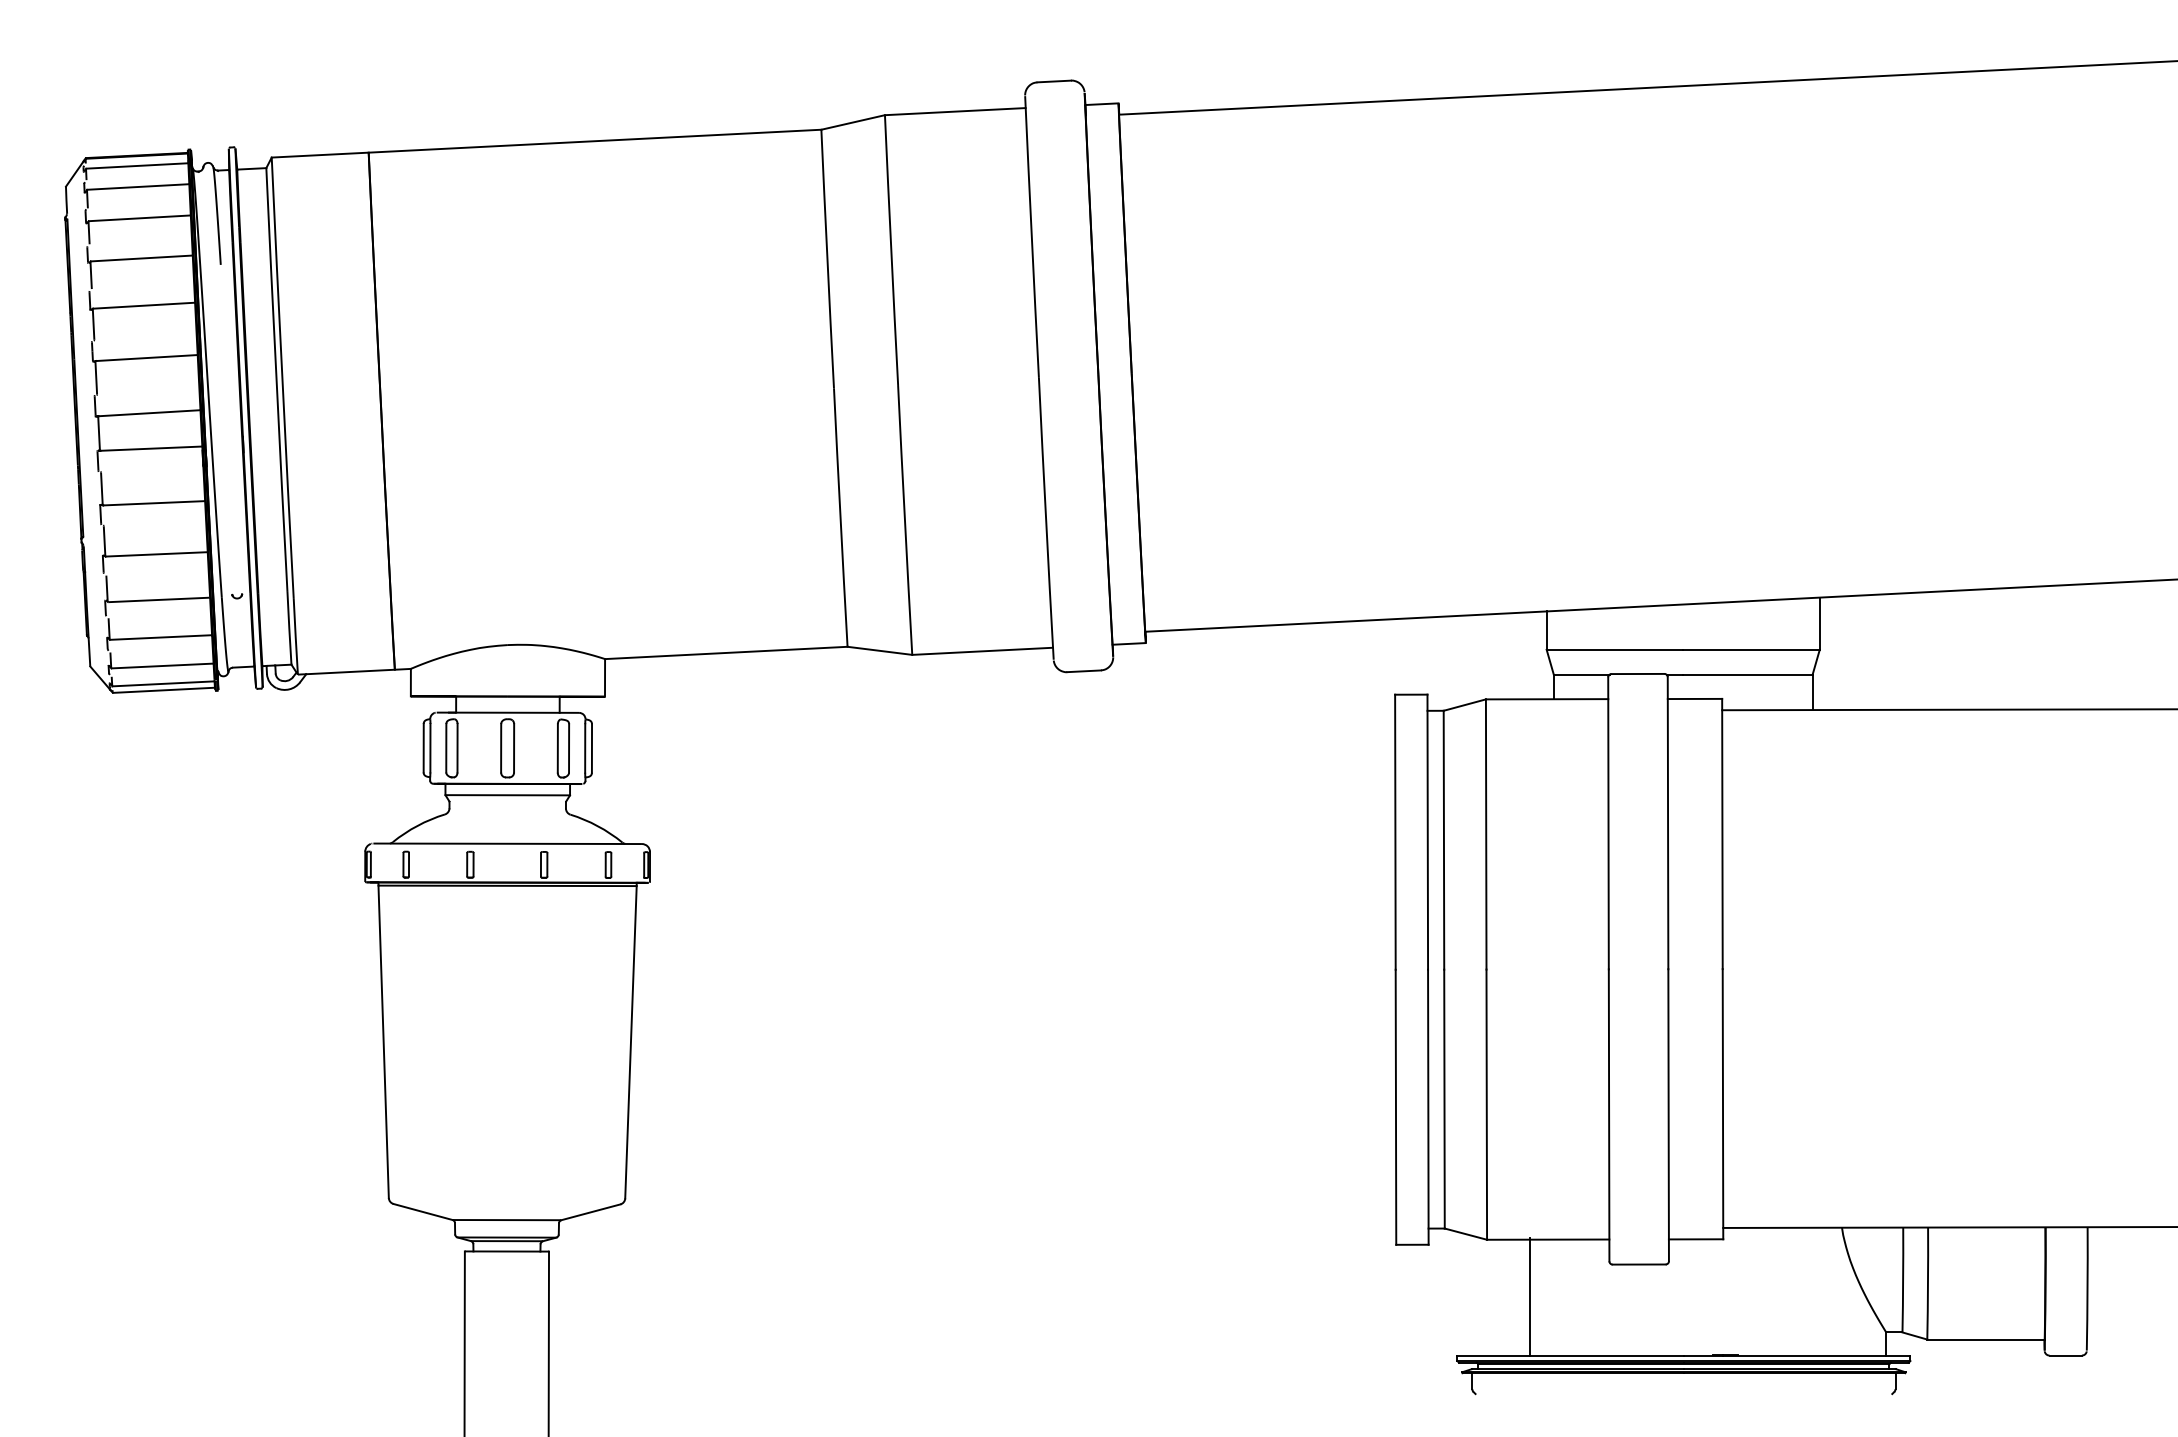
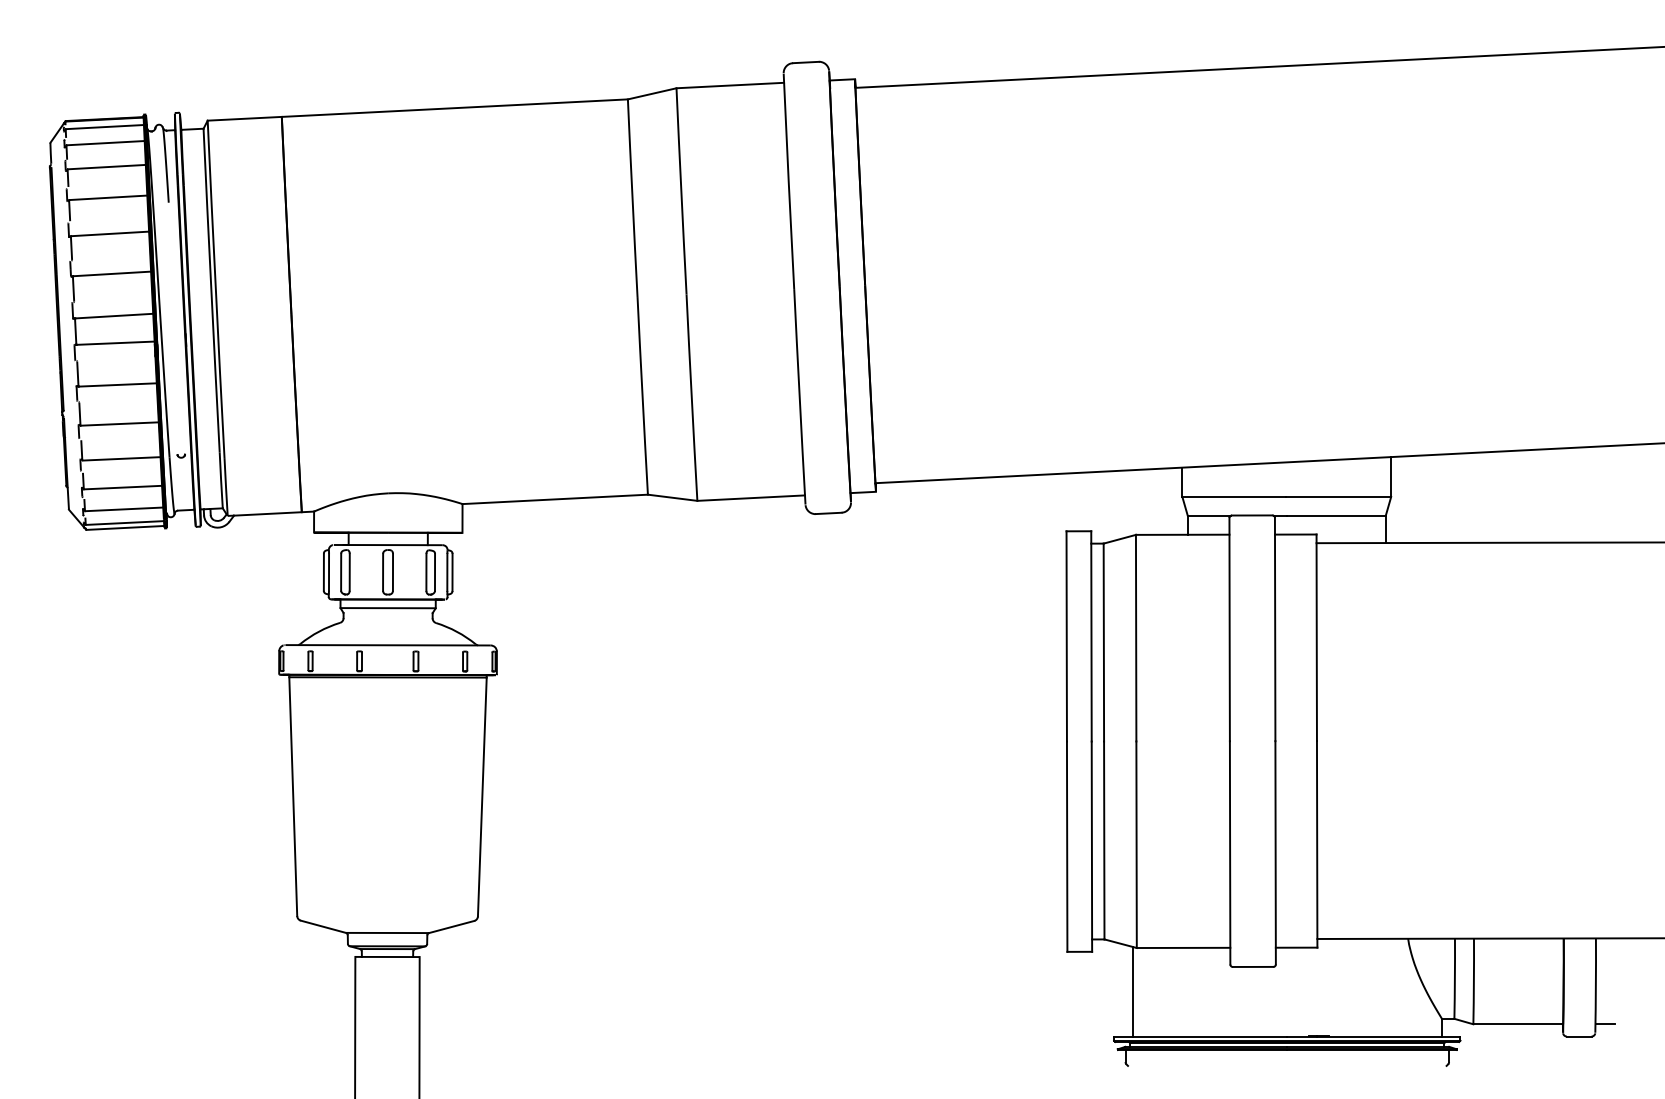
line: (1529, 1297) -> (1132, 992), moved
line: (2099, 1339) -> (1605, 1024), added

